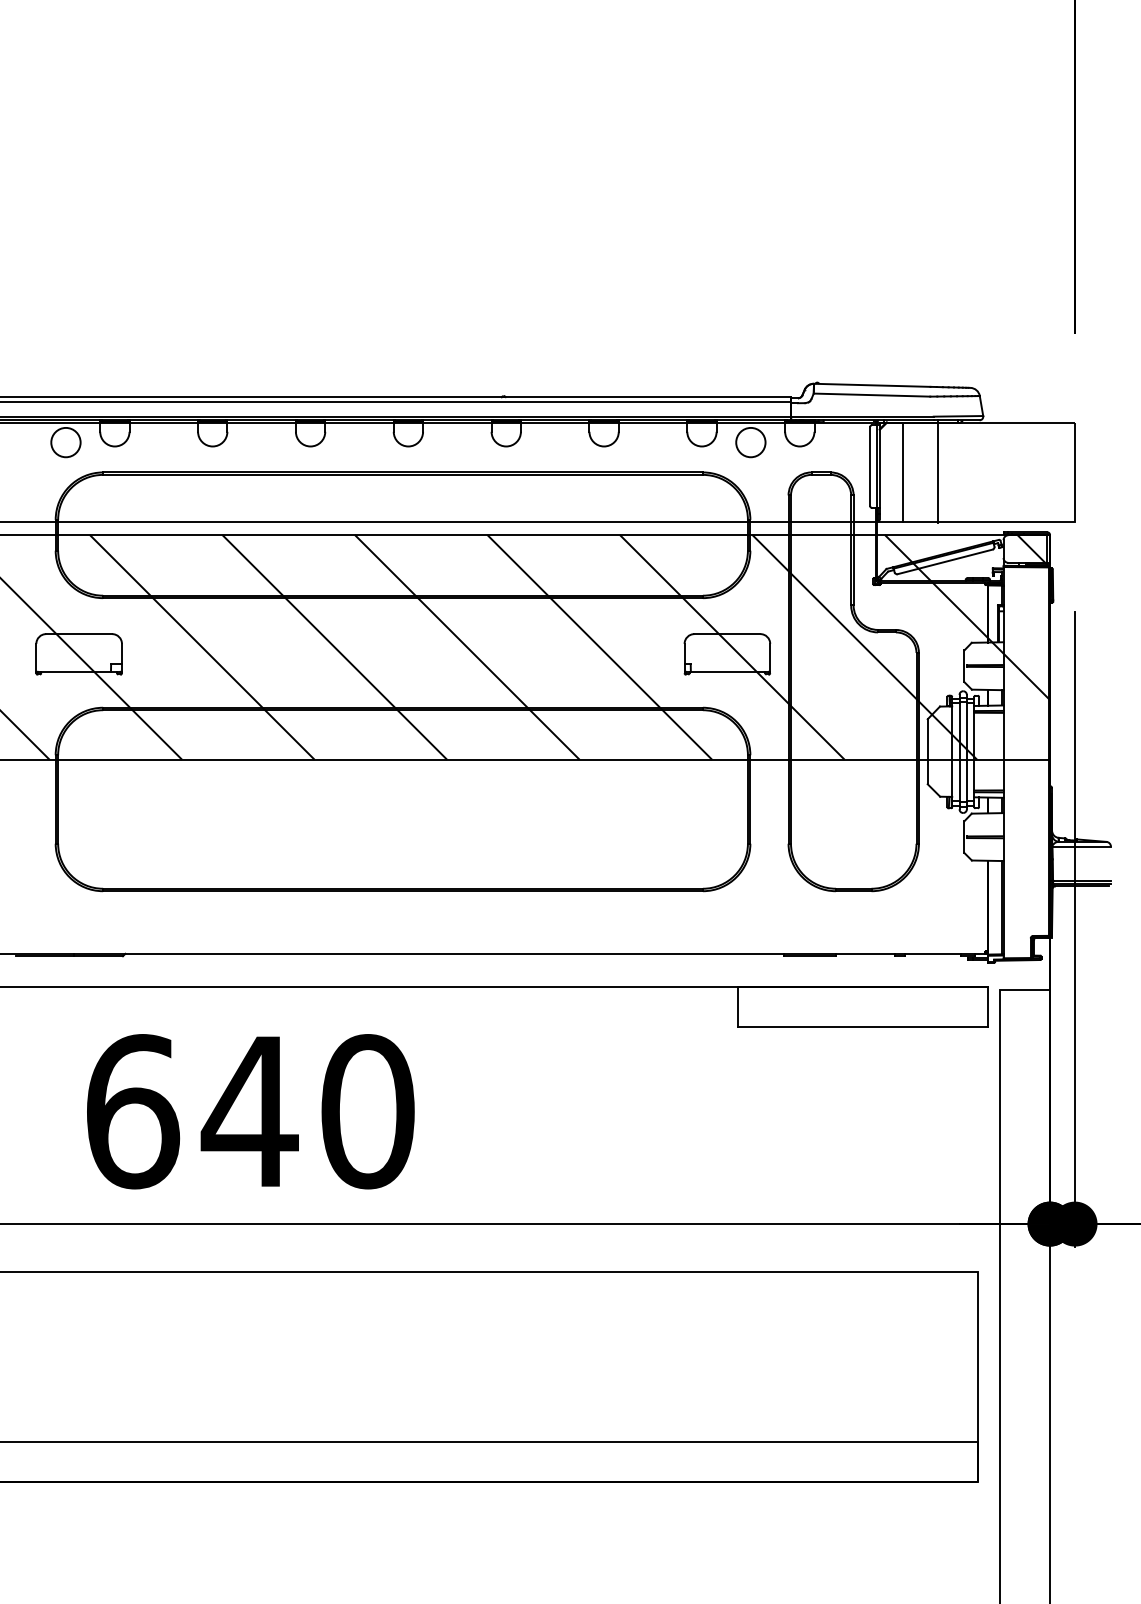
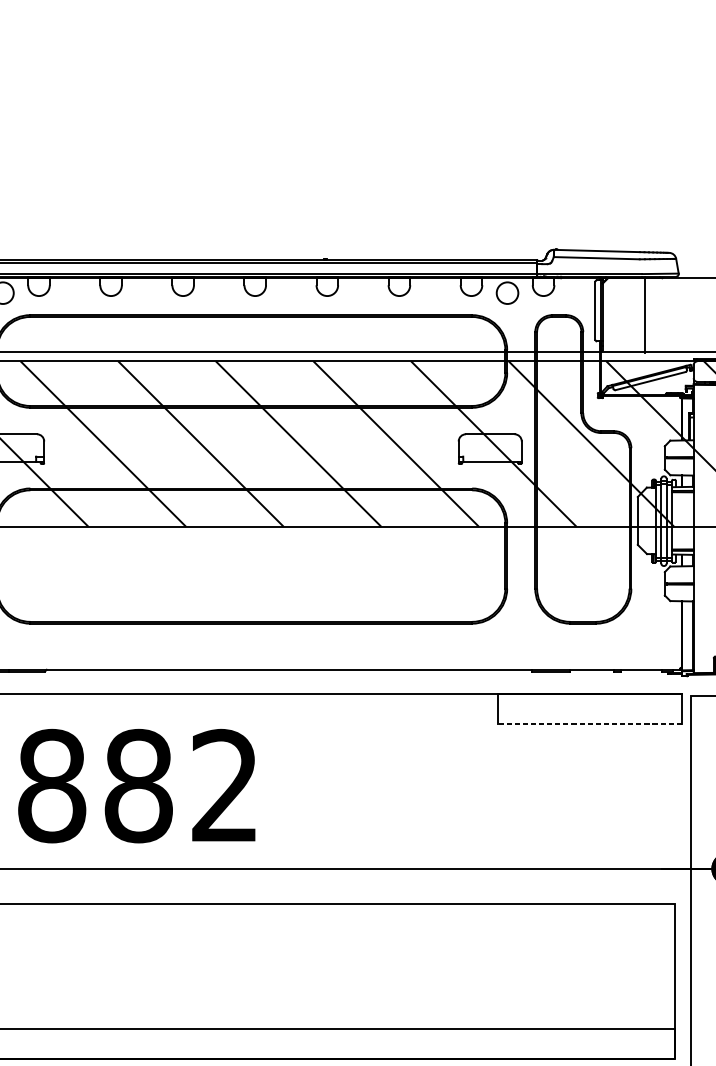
line: (902, 472) -> (619, 315), removed
line: (862, 1027) -> (589, 724), solid -> dashed
text: (250, 1111) -> (138, 785), 640 -> 882

